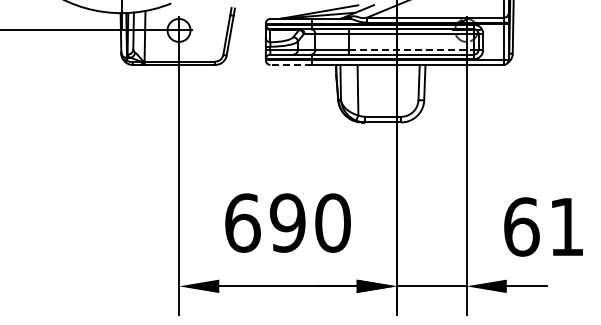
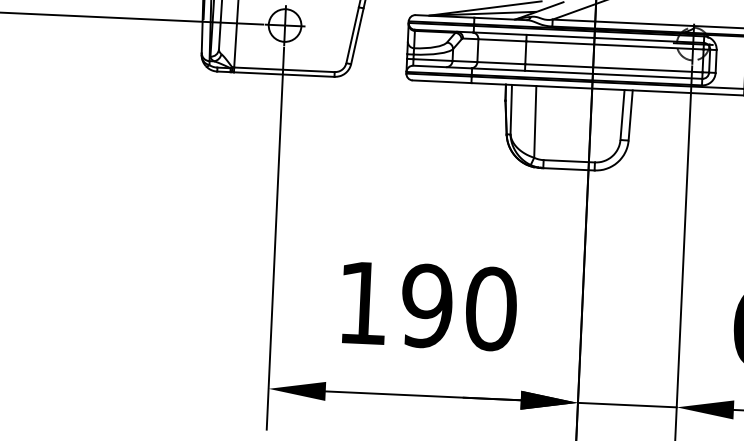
line: (412, 49) -> (615, 67), dashed -> solid
line: (291, 64) -> (442, 81), dashed -> solid
text: (242, 222) -> (362, 302), 690 -> 190

